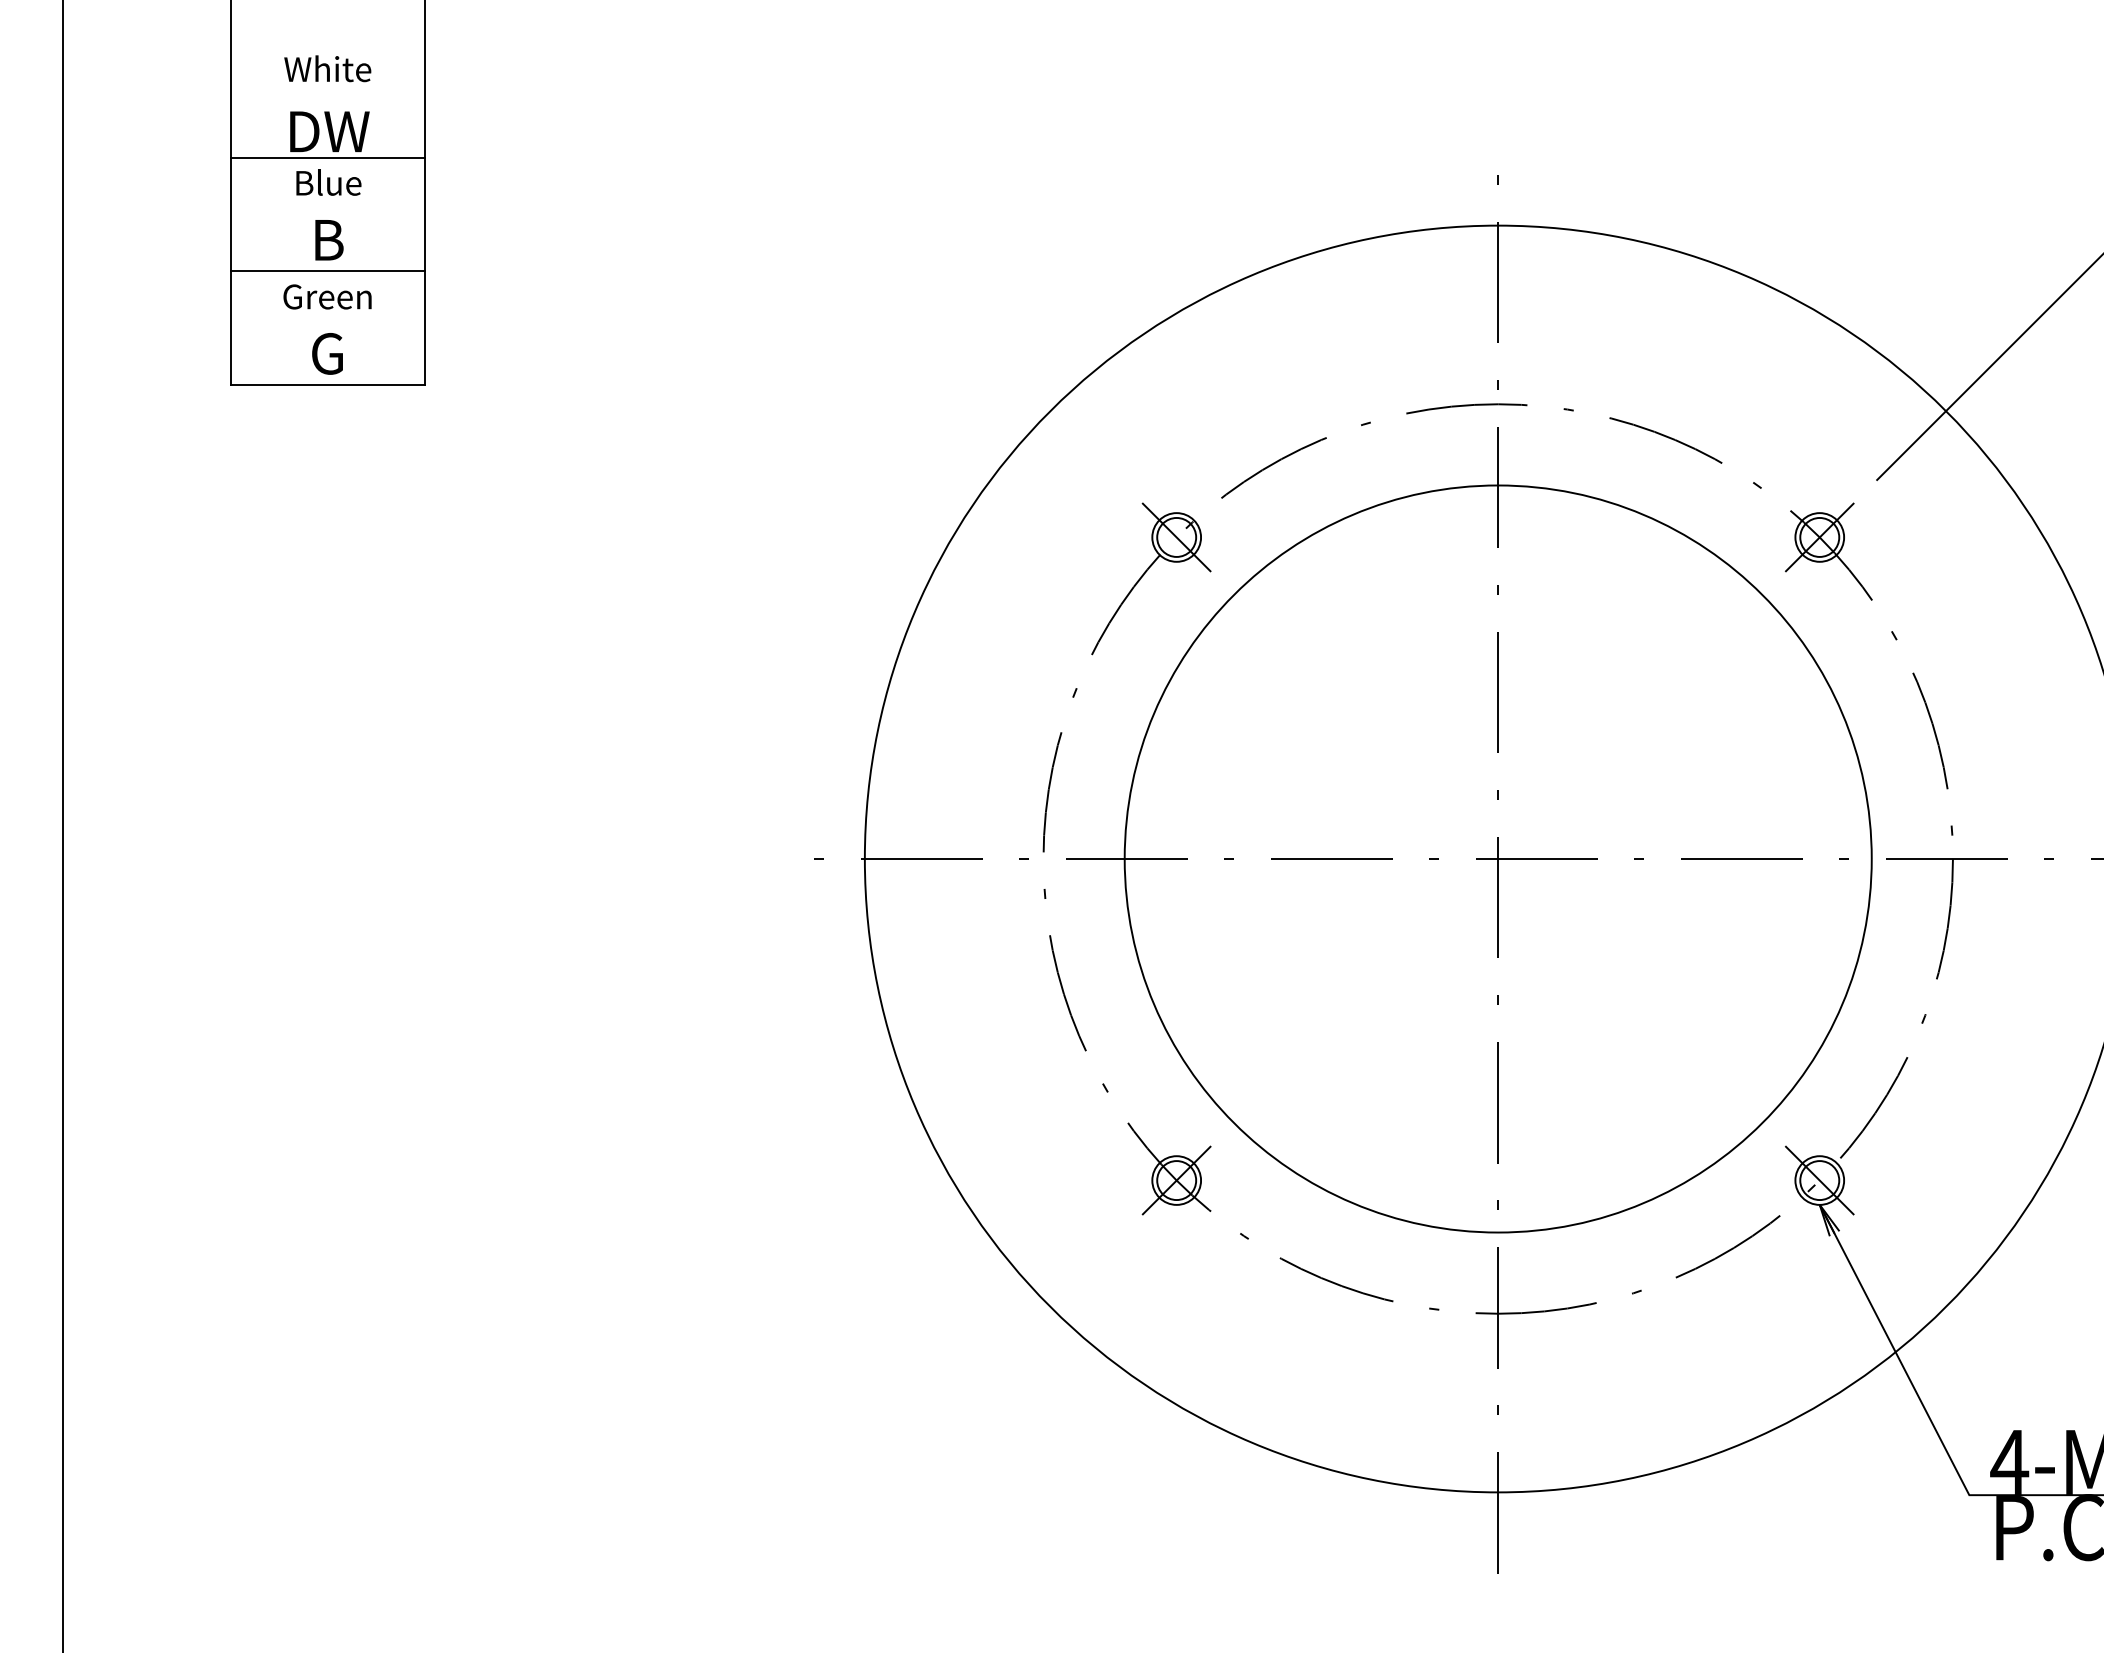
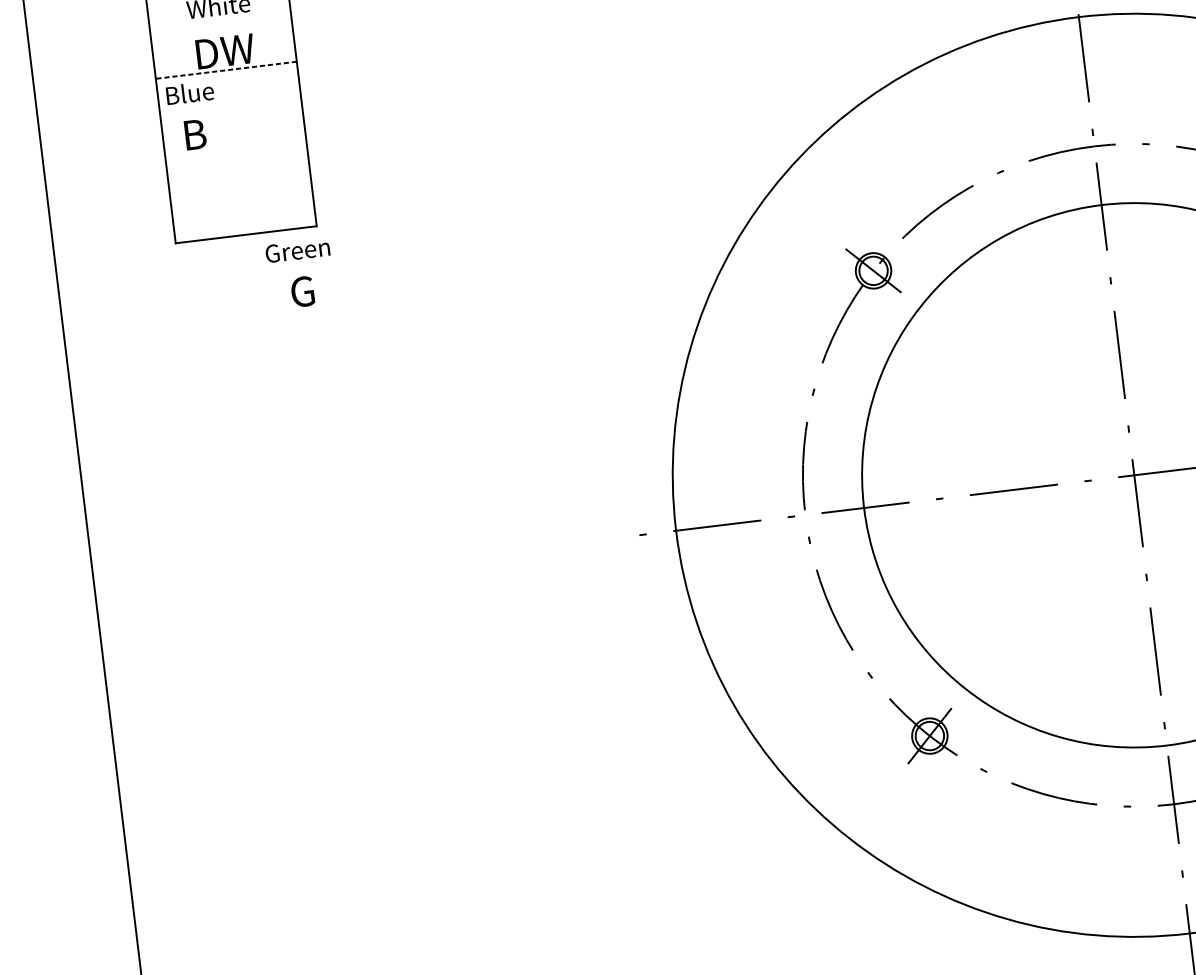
line: (327, 157) -> (225, 70), solid -> dashed
text: (328, 214) -> (192, 116), moved
line: (327, 271) -> (235, 152), removed
text: (327, 329) -> (300, 274), moved

